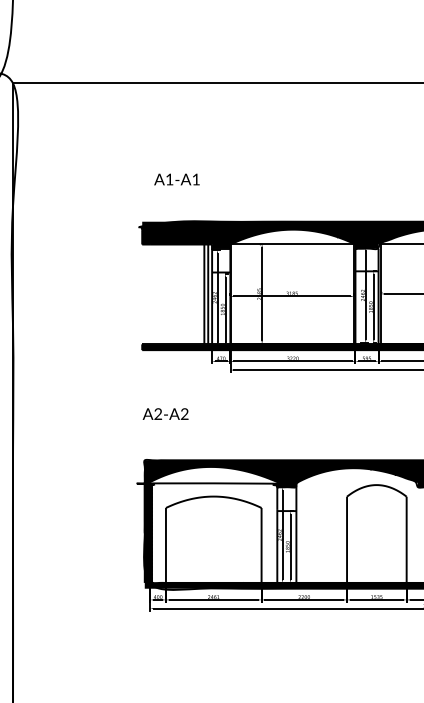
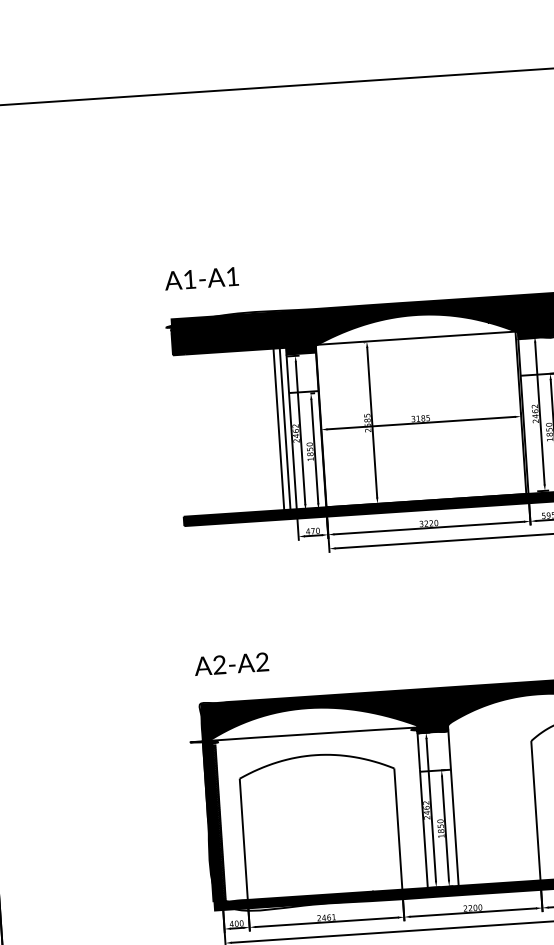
text: (176, 179) -> (200, 278), moved
text: (165, 413) -> (231, 663), moved

